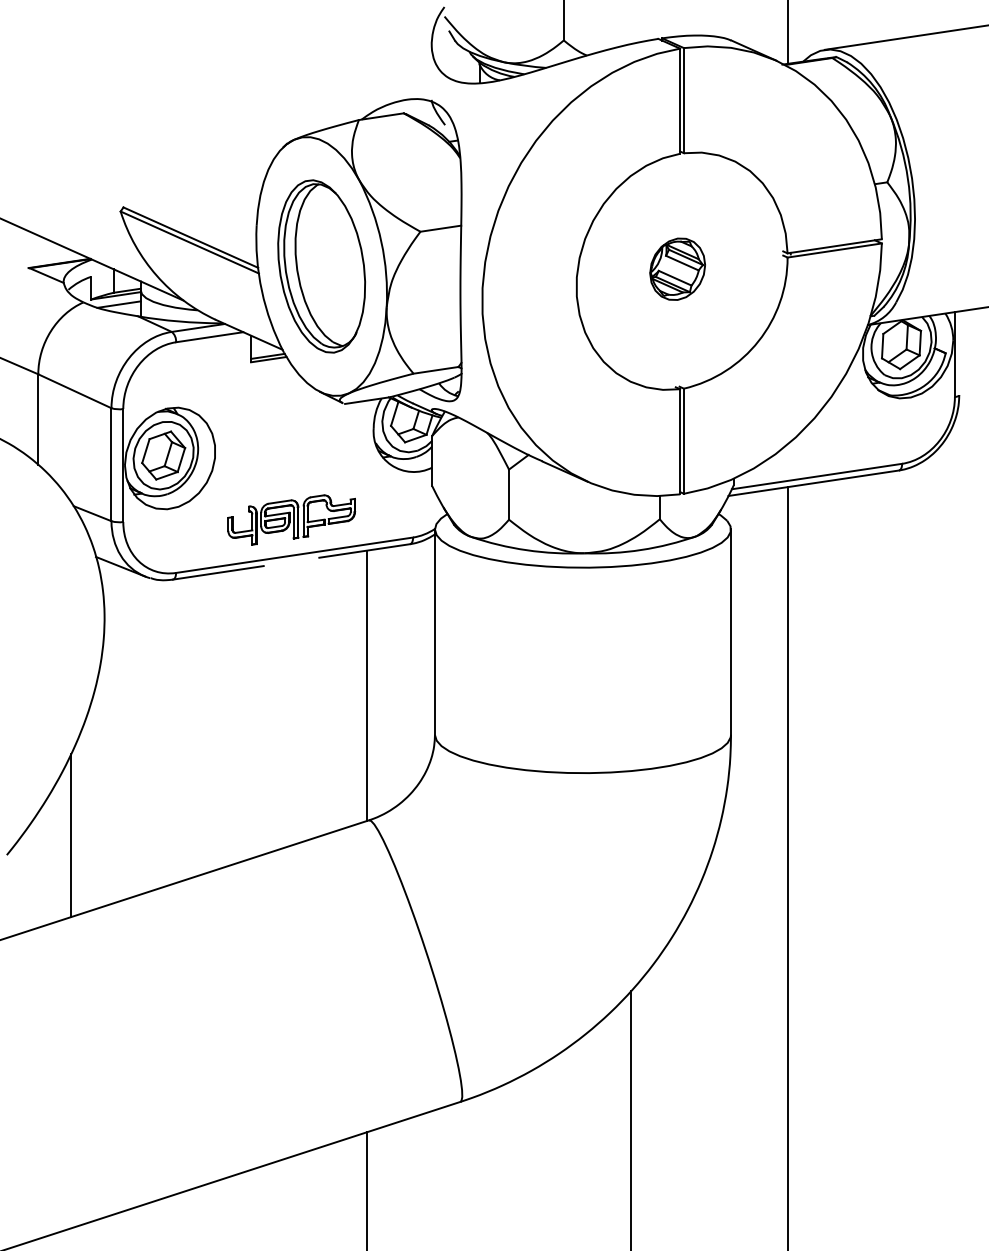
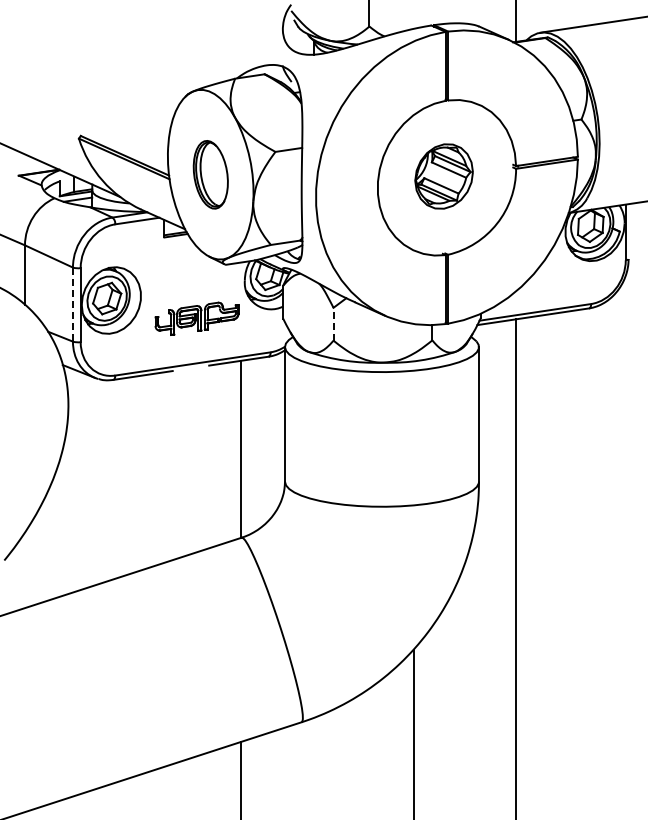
part: (321, 266) -> (210, 174), size x0.6
part: (676, 269) -> (443, 176), size x1.6
line: (110, 466) -> (72, 305), solid -> dashed
line: (508, 493) -> (333, 323), solid -> dashed
part: (290, 519) -> (196, 318), moved
line: (71, 835) -> (46, 547), removed

